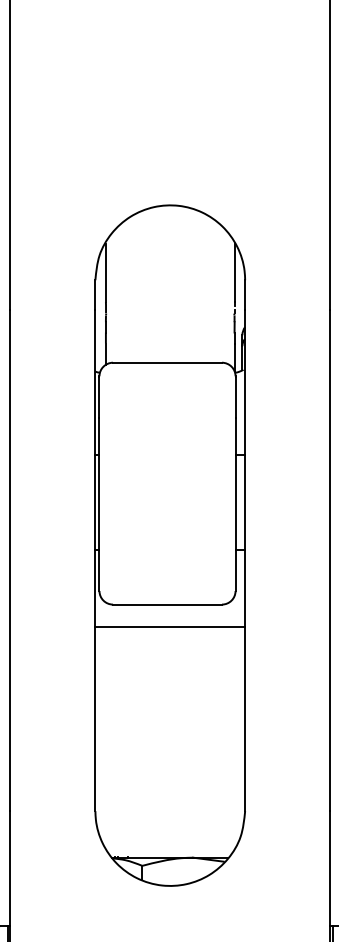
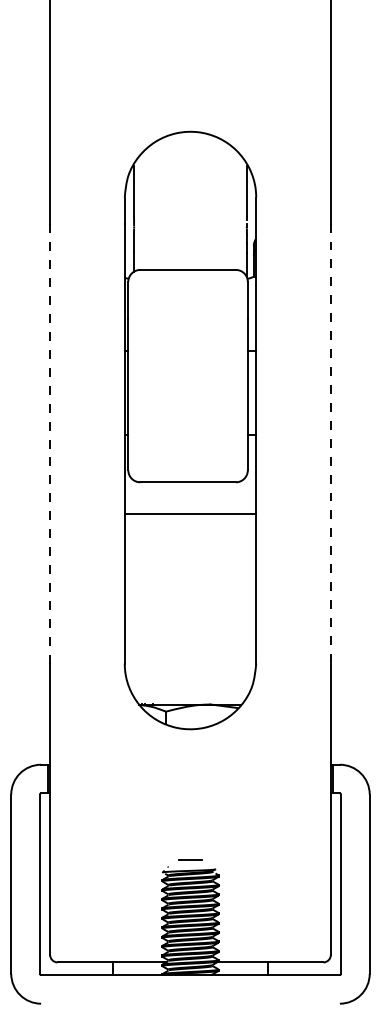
line: (10, 560) -> (50, 443), solid -> dashed
line: (329, 561) -> (330, 444), solid -> dashed
line: (170, 626) -> (190, 513), moved

